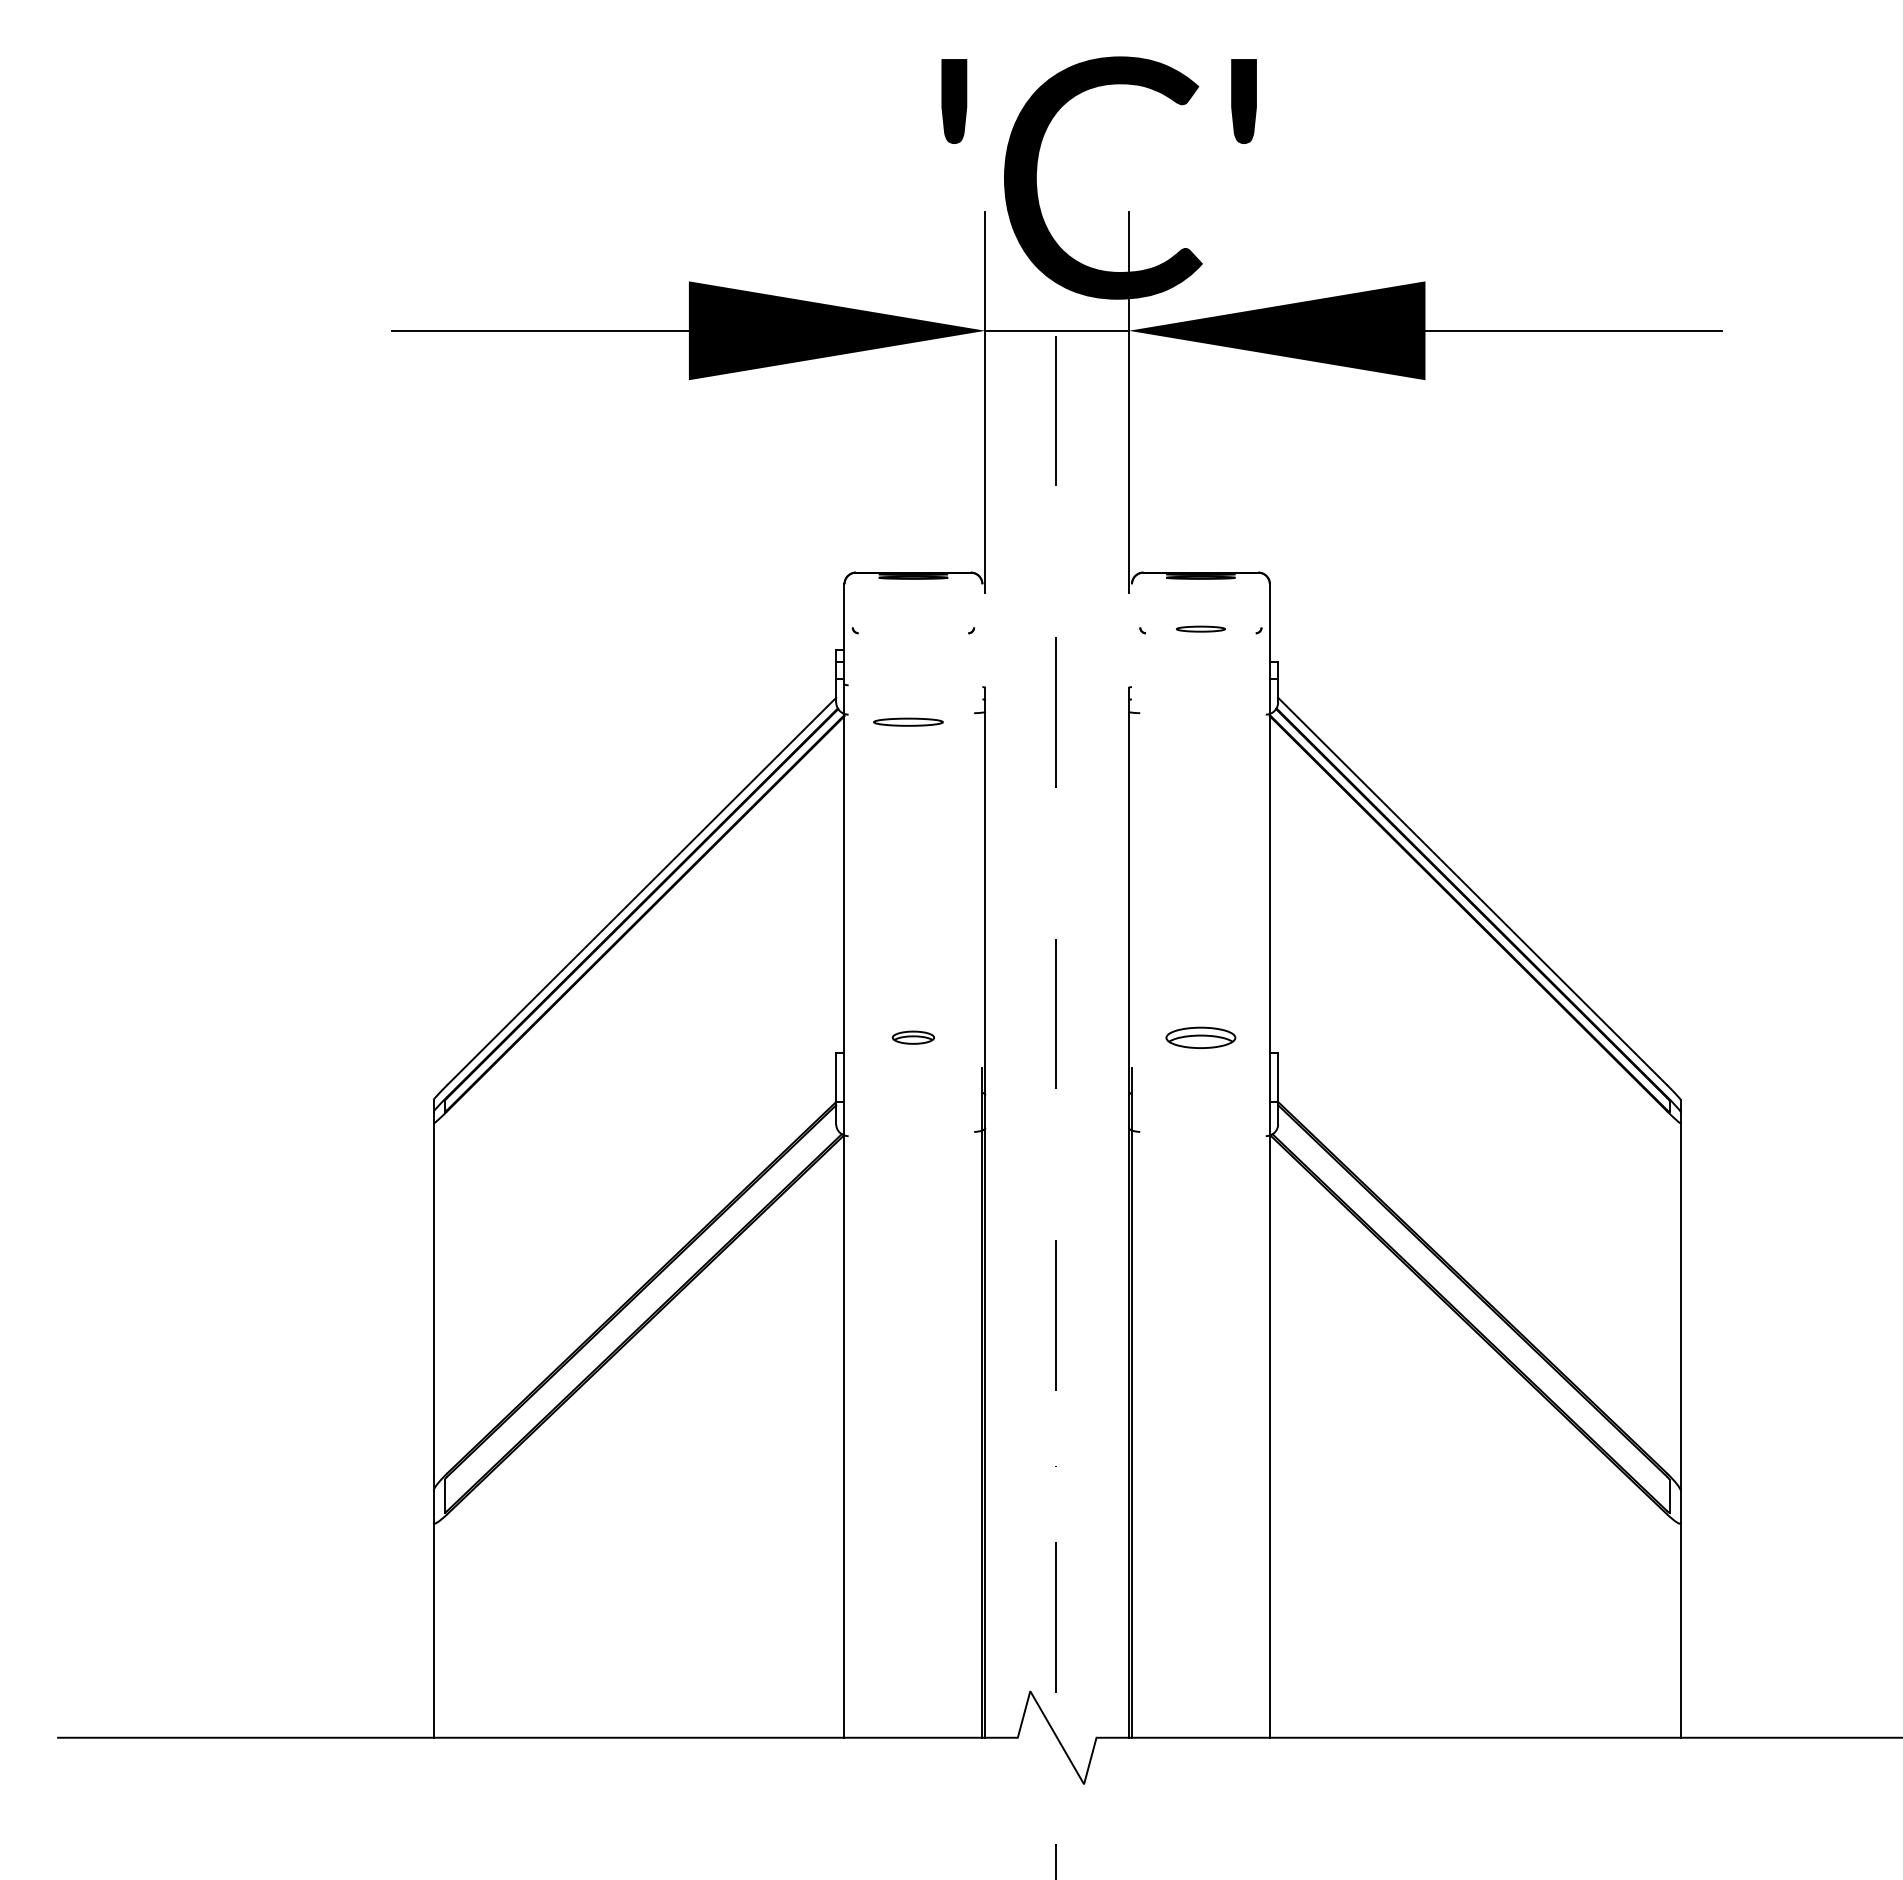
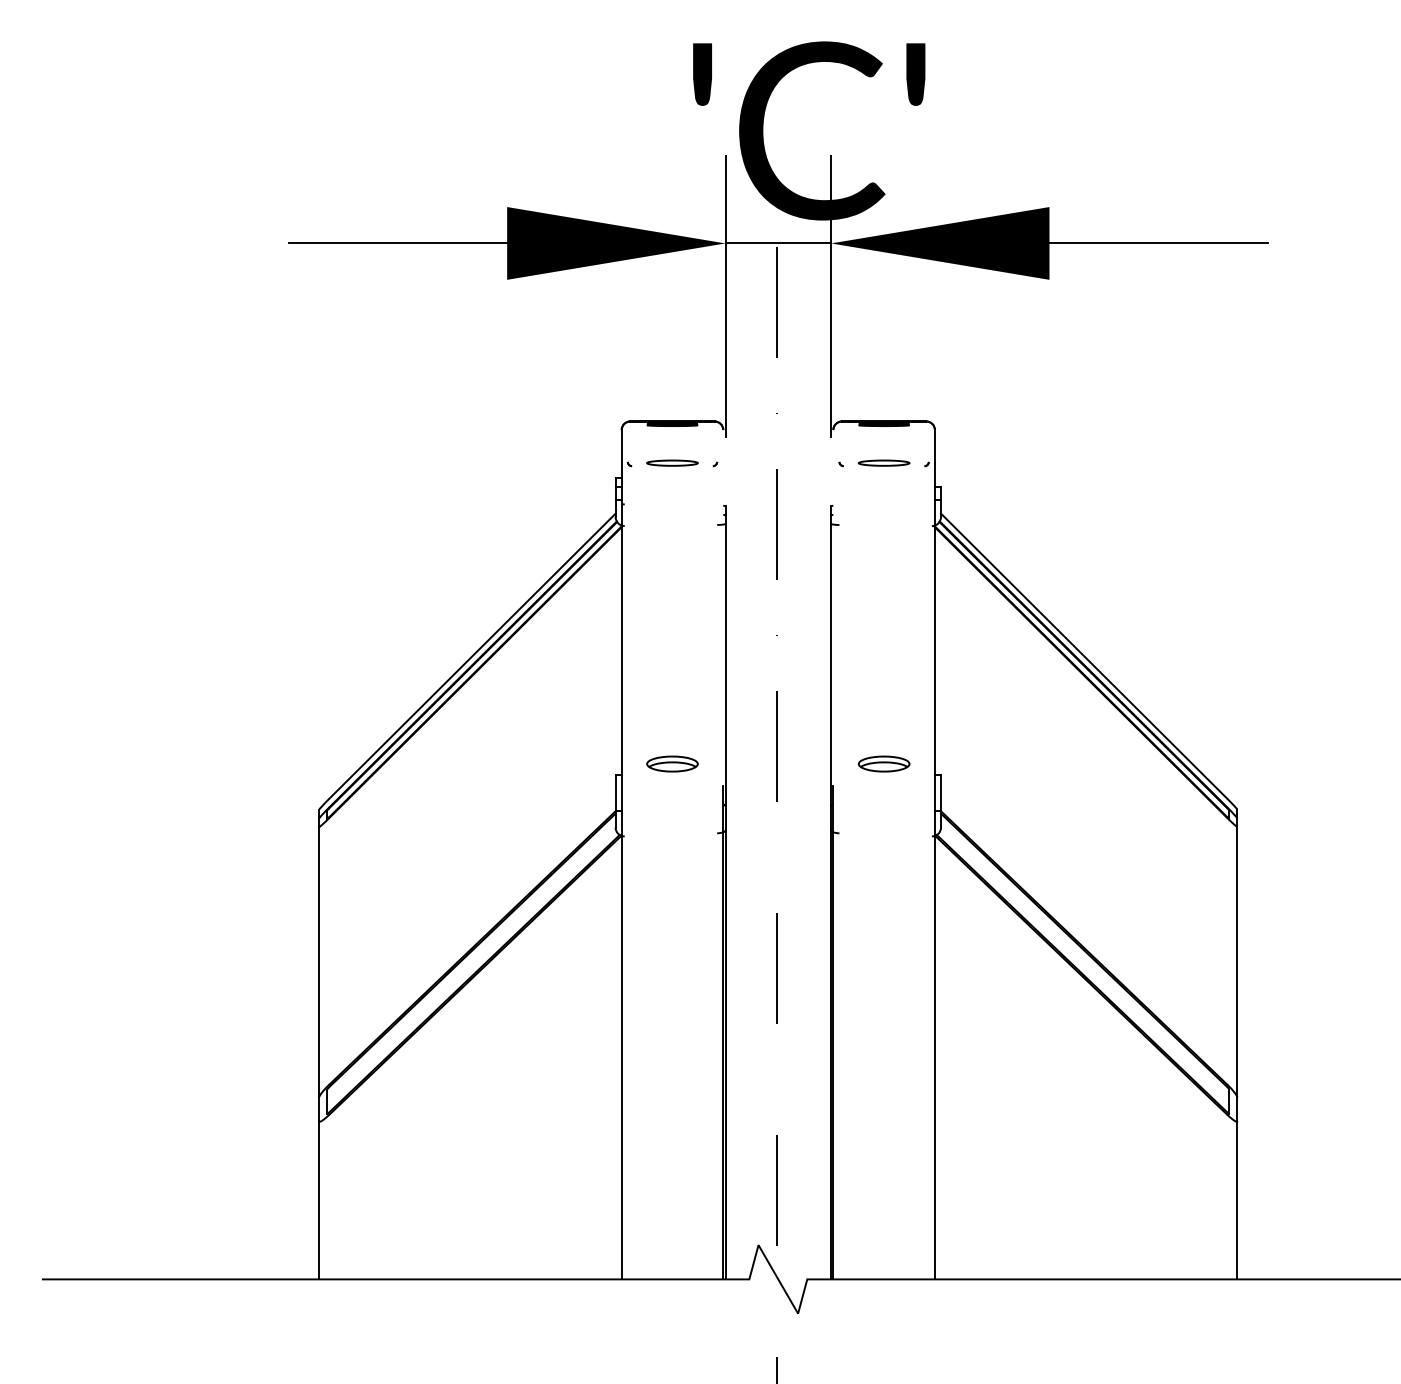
part: (1200, 628) -> (883, 462), size x1.43
part: (908, 721) -> (672, 462), moved
part: (913, 1037) -> (672, 763), size x1.67

